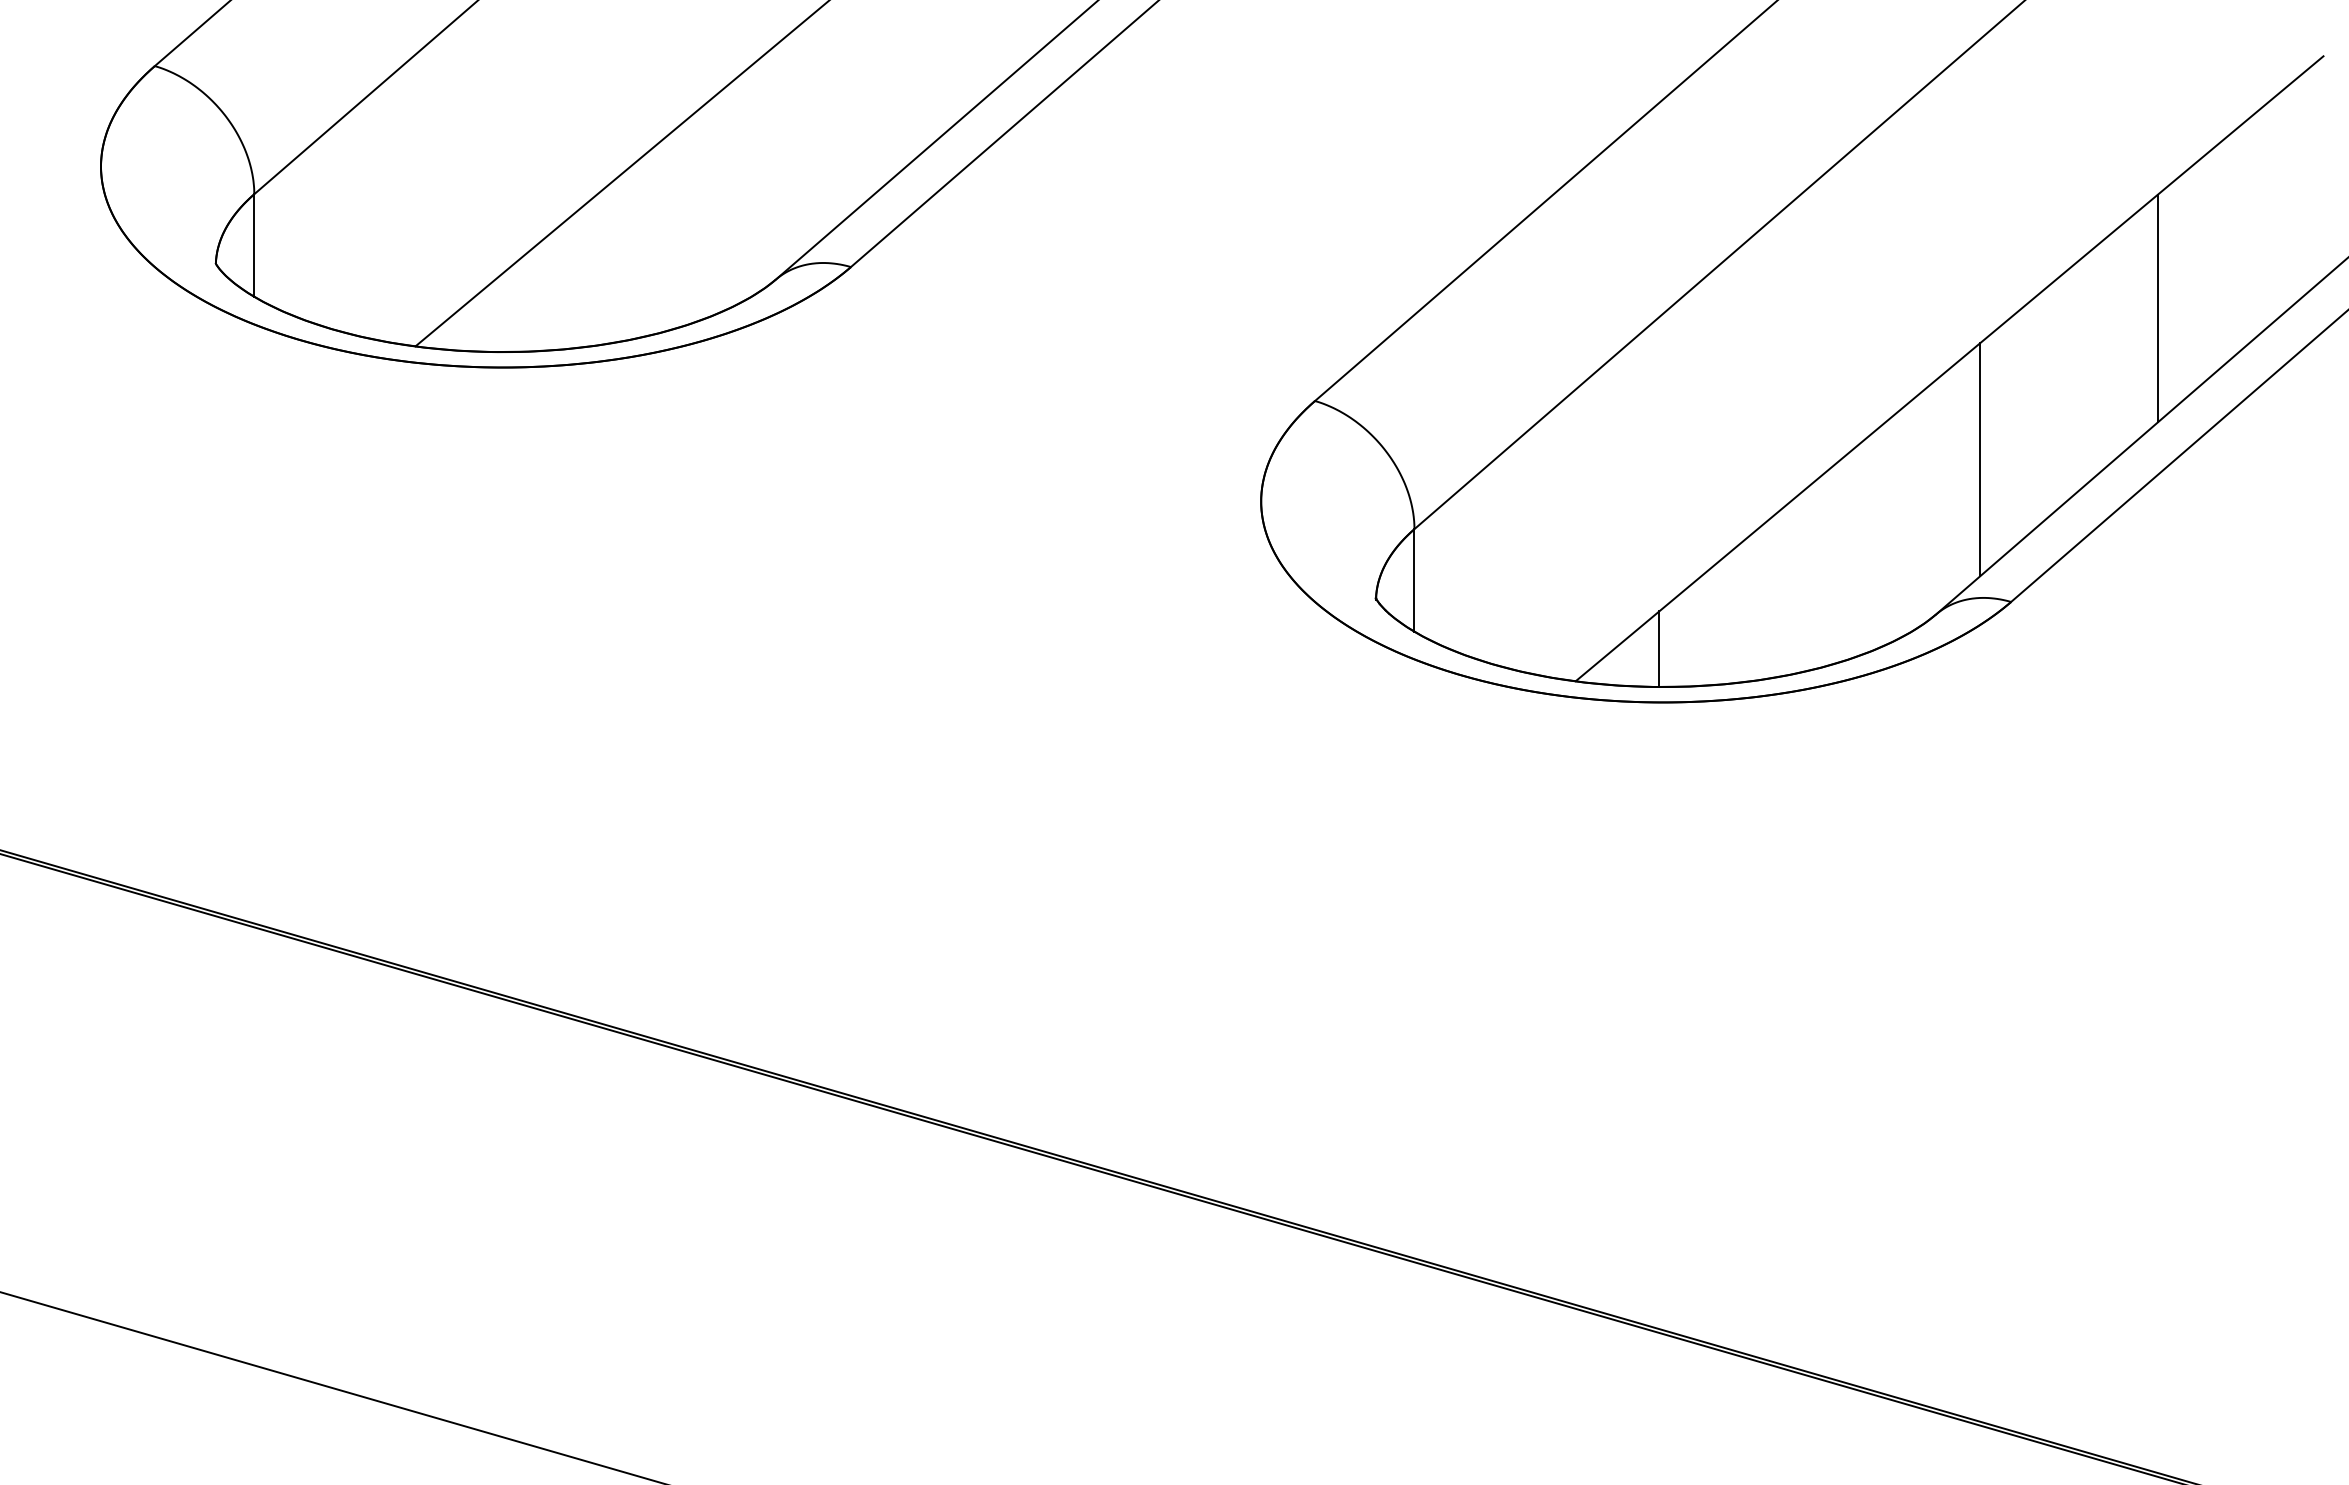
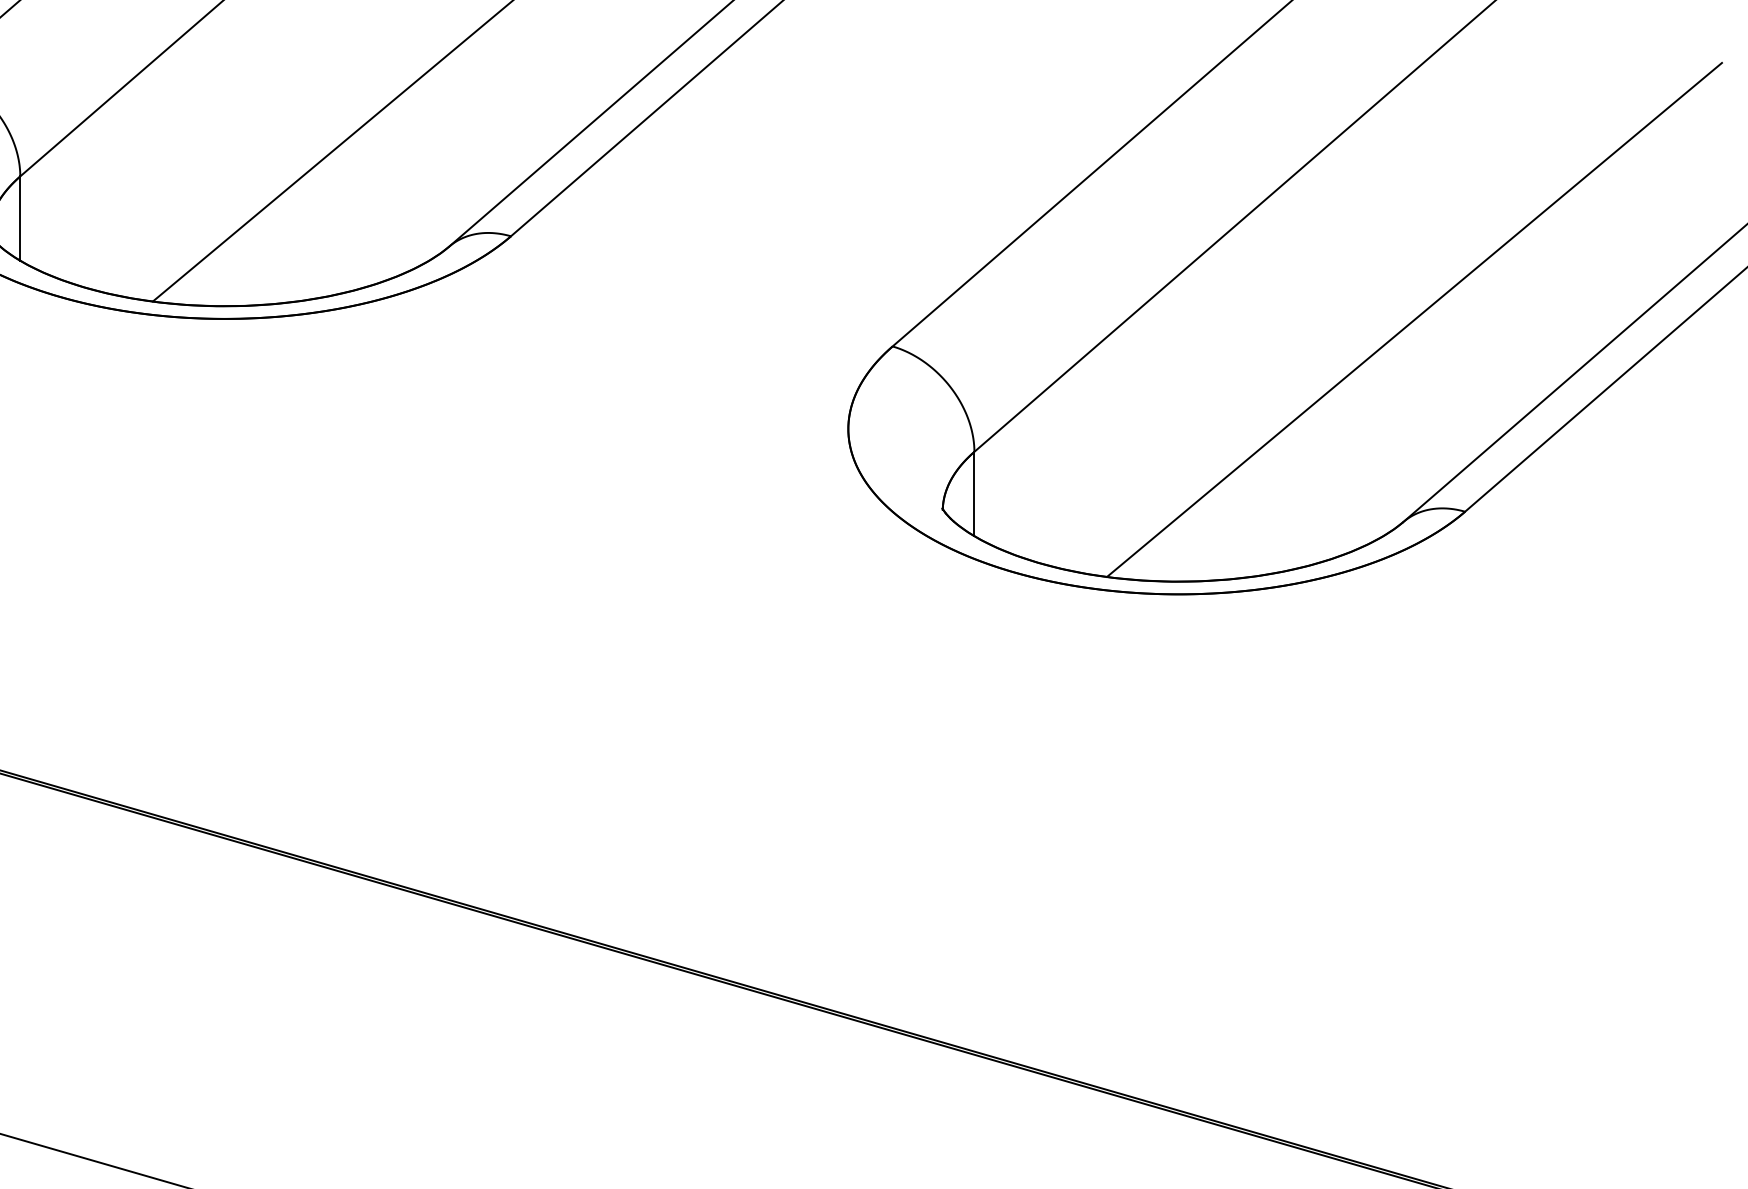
line: (2157, 308) -> (1585, 270), removed
line: (1980, 459) -> (1439, 394), removed
line: (1659, 648) -> (1175, 549), removed

